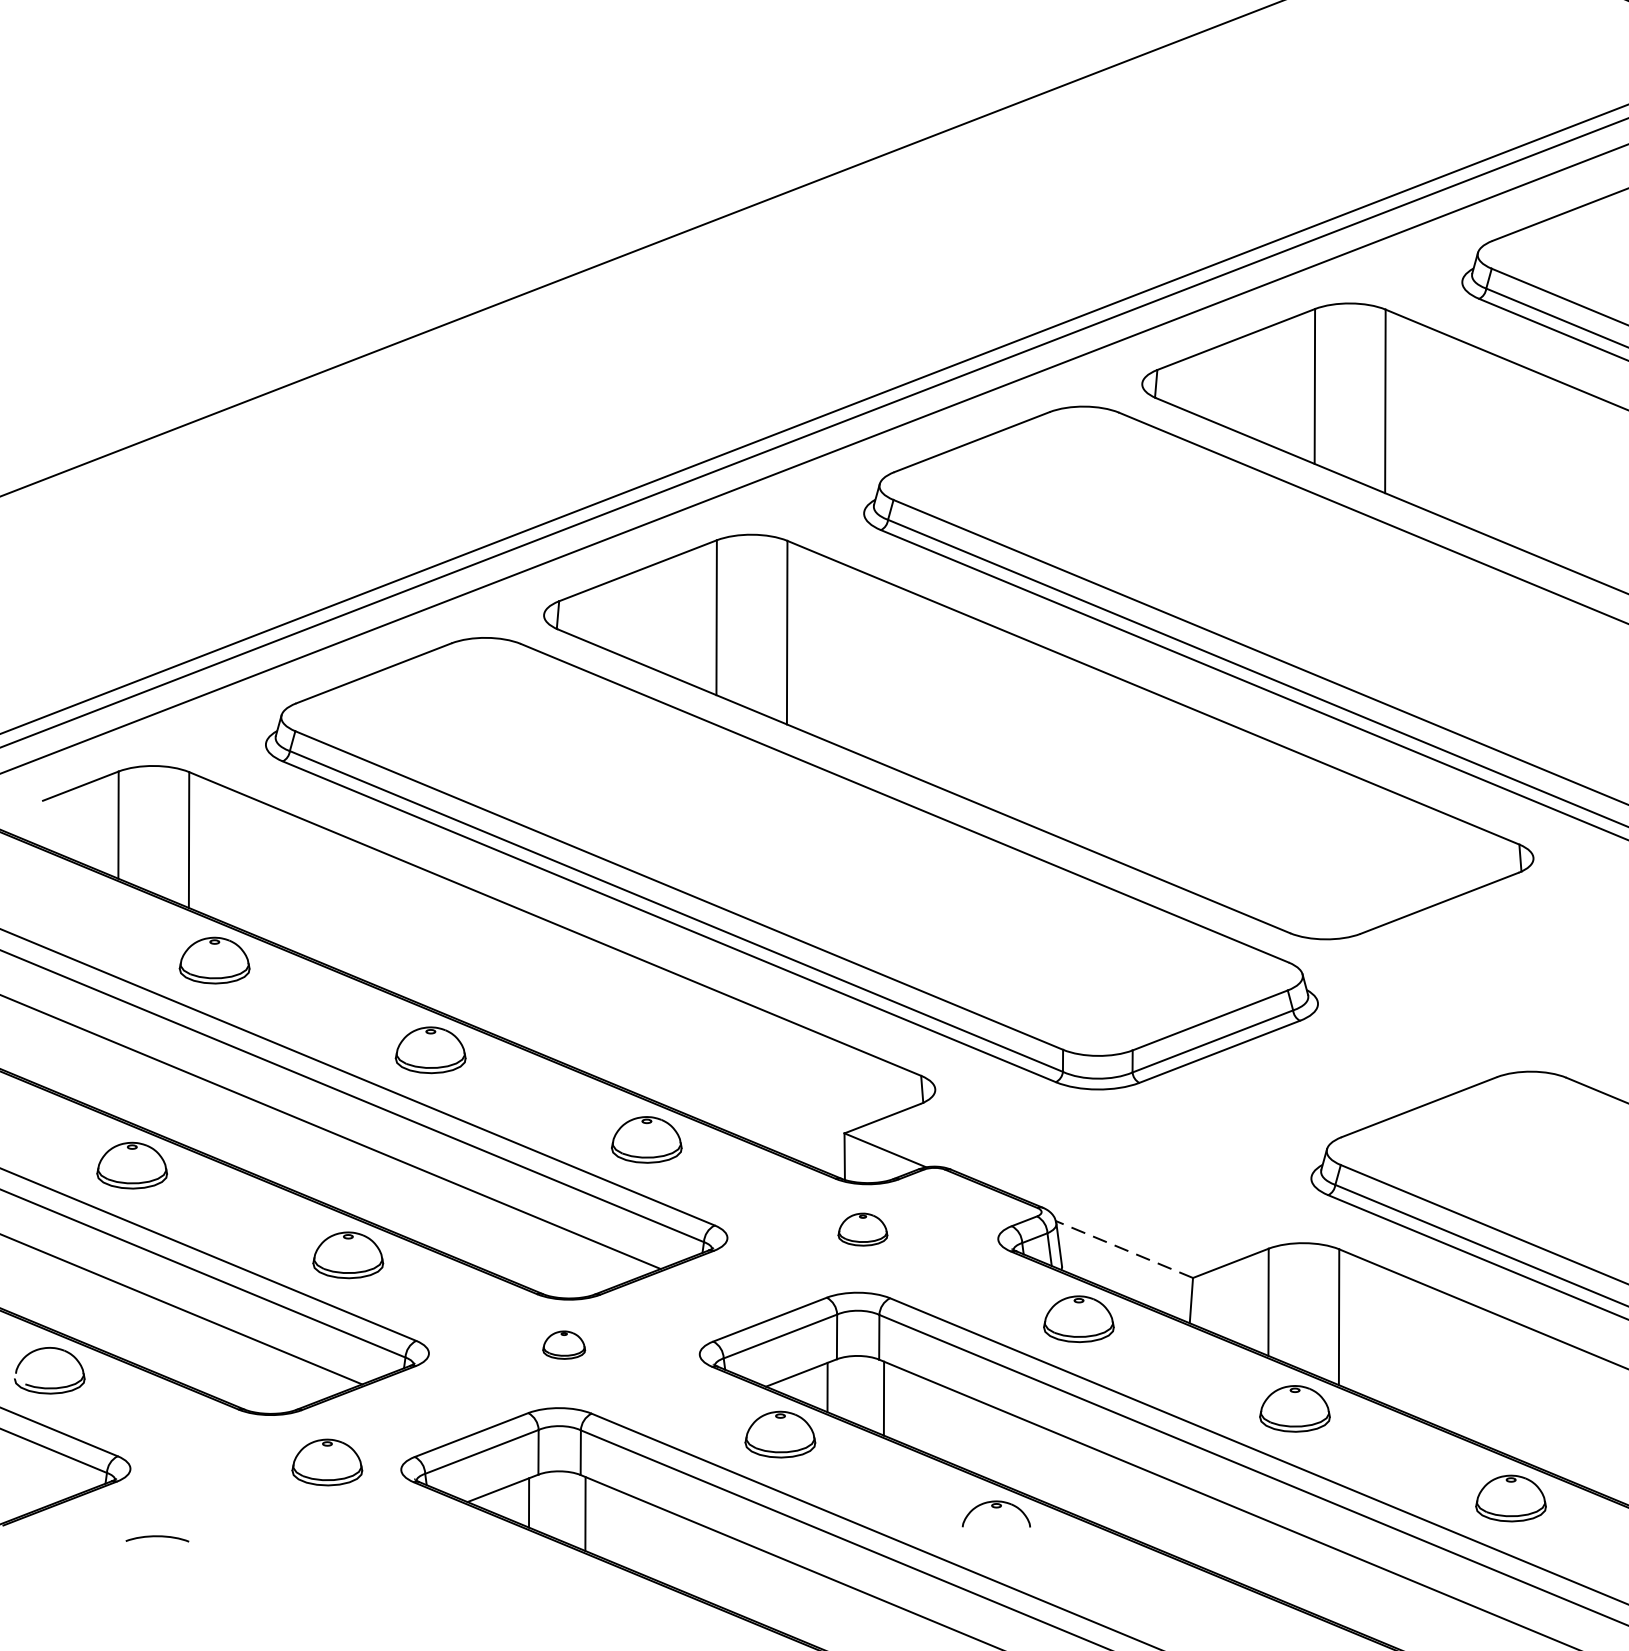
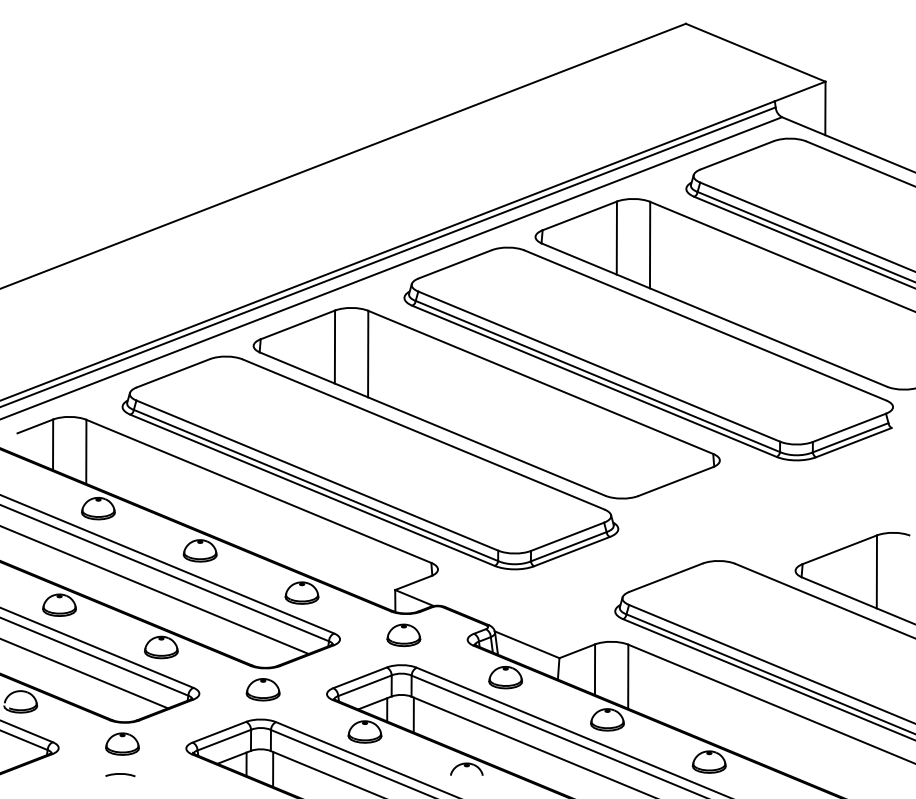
part: (862, 1229) -> (403, 635), size x1.43
line: (1123, 1248) -> (526, 644), dashed -> solid
part: (562, 1344) -> (262, 689), size x1.67
part: (327, 1461) -> (122, 743), moved
curve: (157, 1537) -> (120, 774), moved

